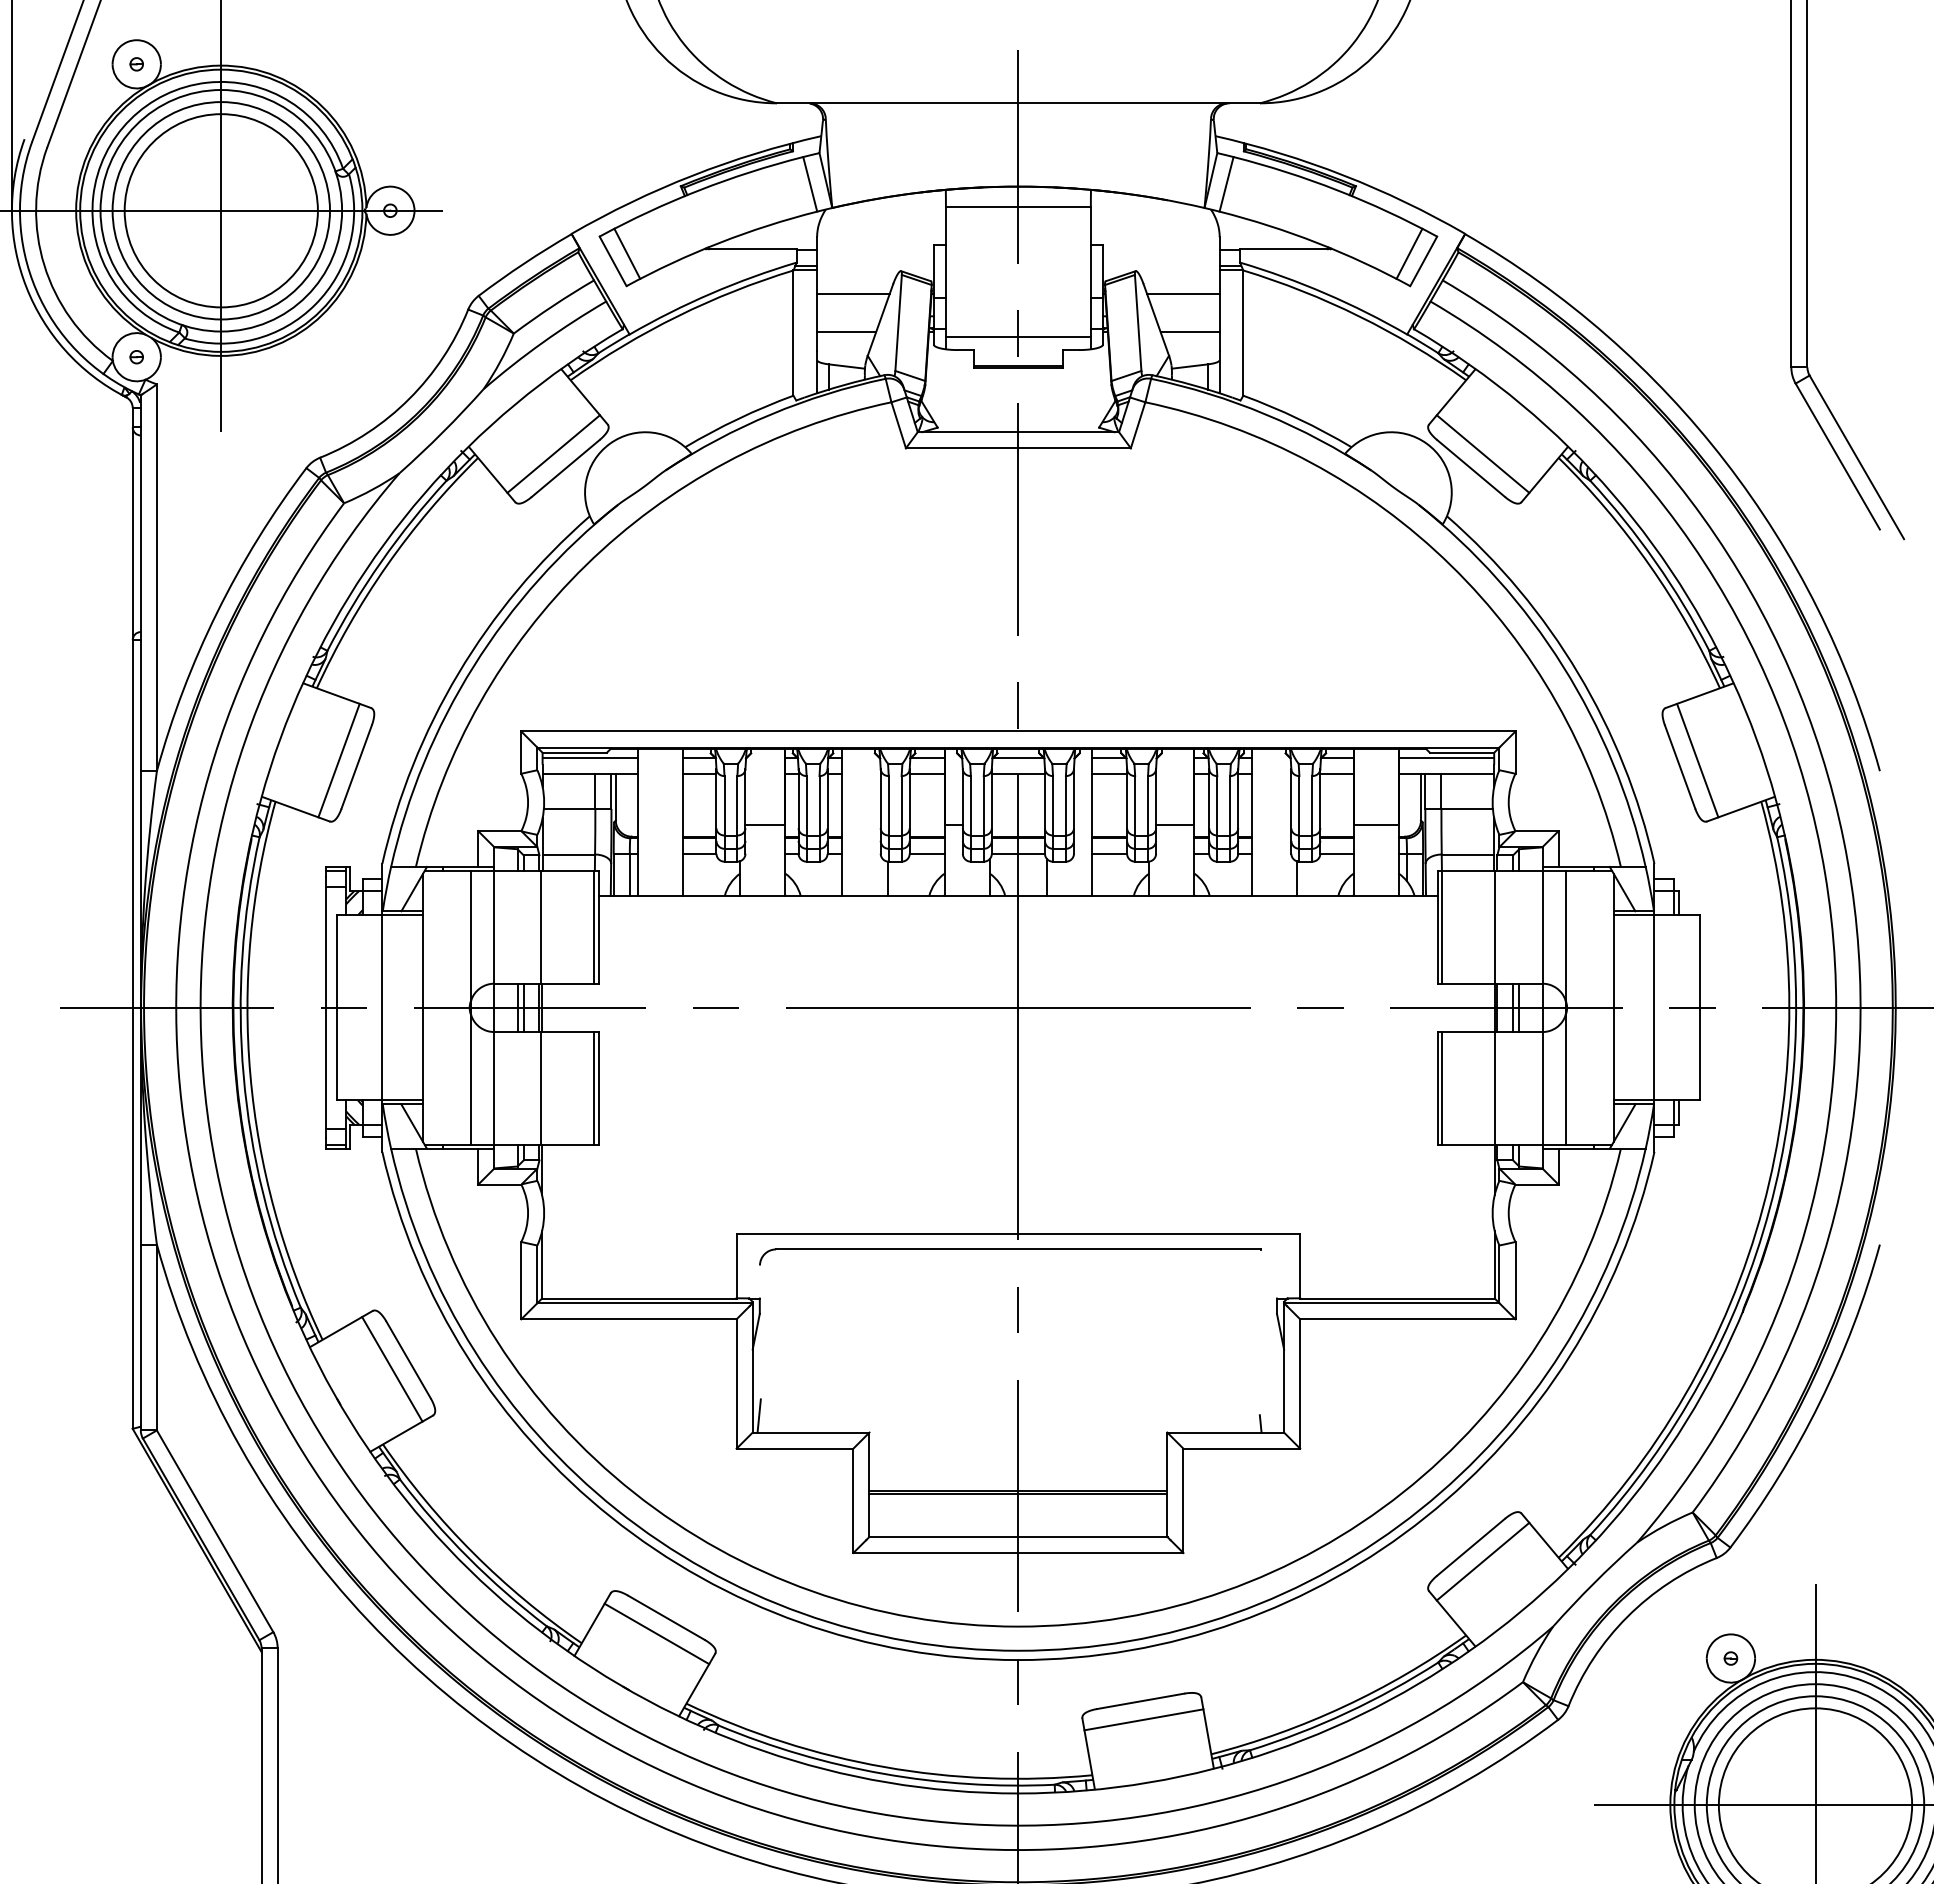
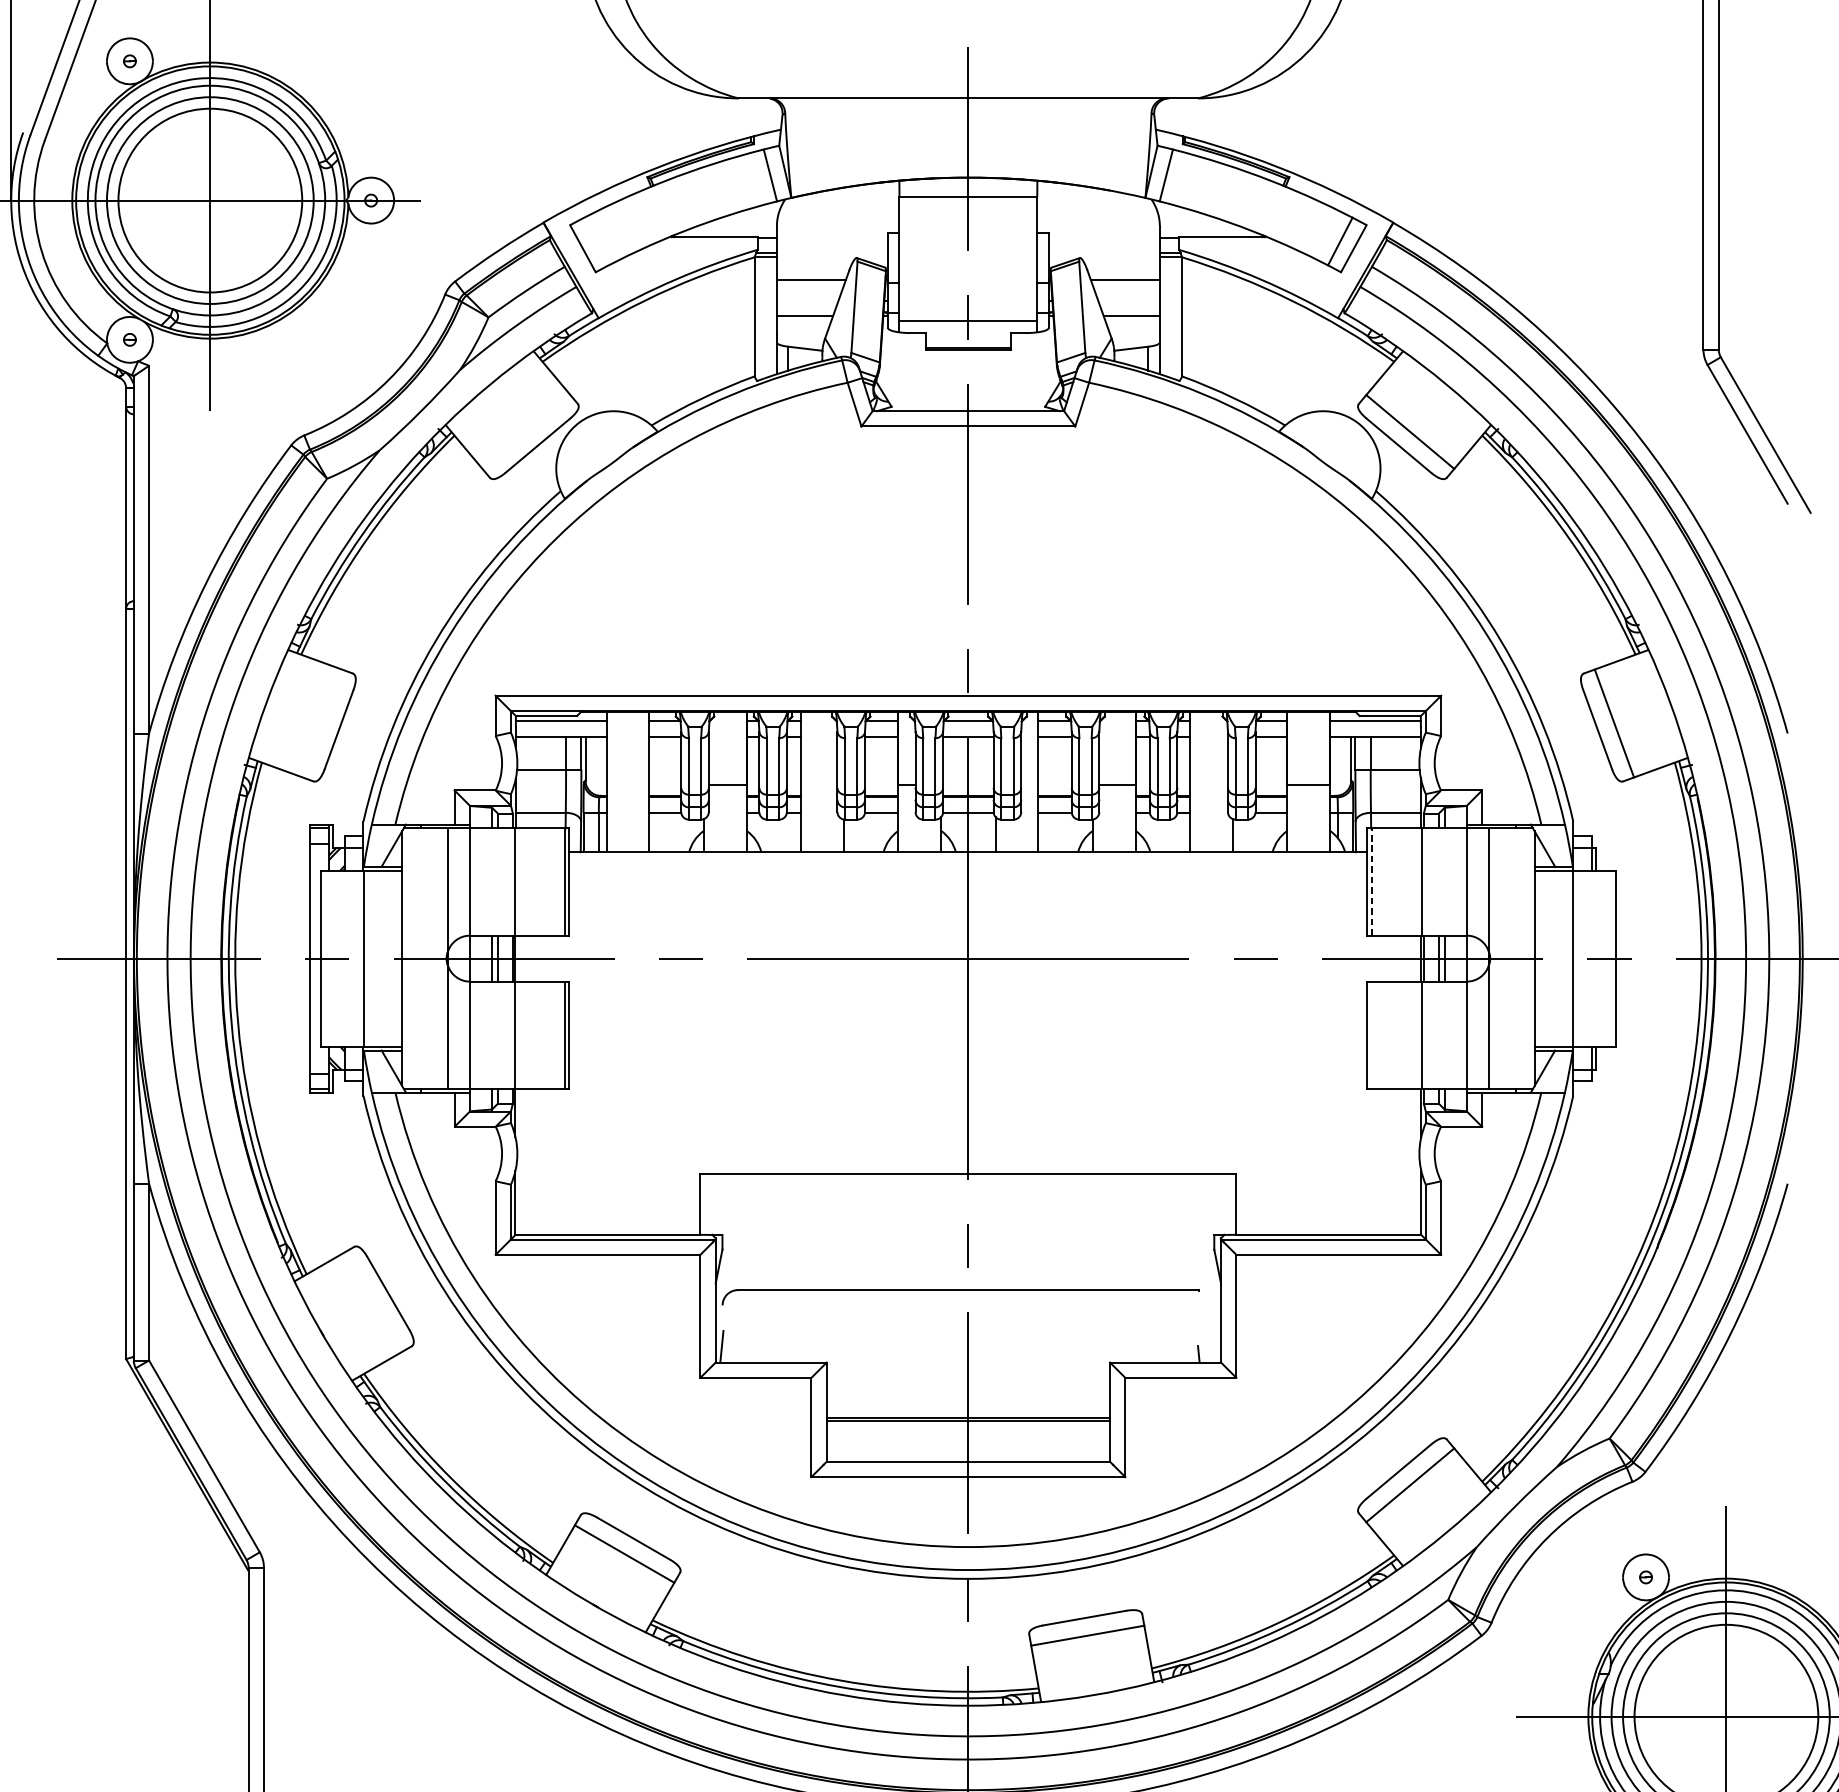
line: (627, 253) -> (596, 241), removed
line: (553, 453) -> (526, 431), removed
line: (338, 760) -> (321, 723), removed
line: (1442, 926) -> (1371, 881), solid -> dashed
line: (1442, 1088) -> (1371, 1035), removed
part: (1010, 1249) -> (960, 1290), moved
line: (392, 1369) -> (373, 1302), removed

